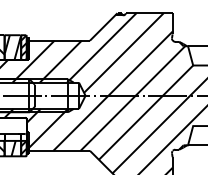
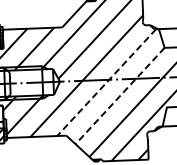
line: (132, 98) -> (106, 82), solid -> dashed
line: (146, 112) -> (120, 95), solid -> dashed

